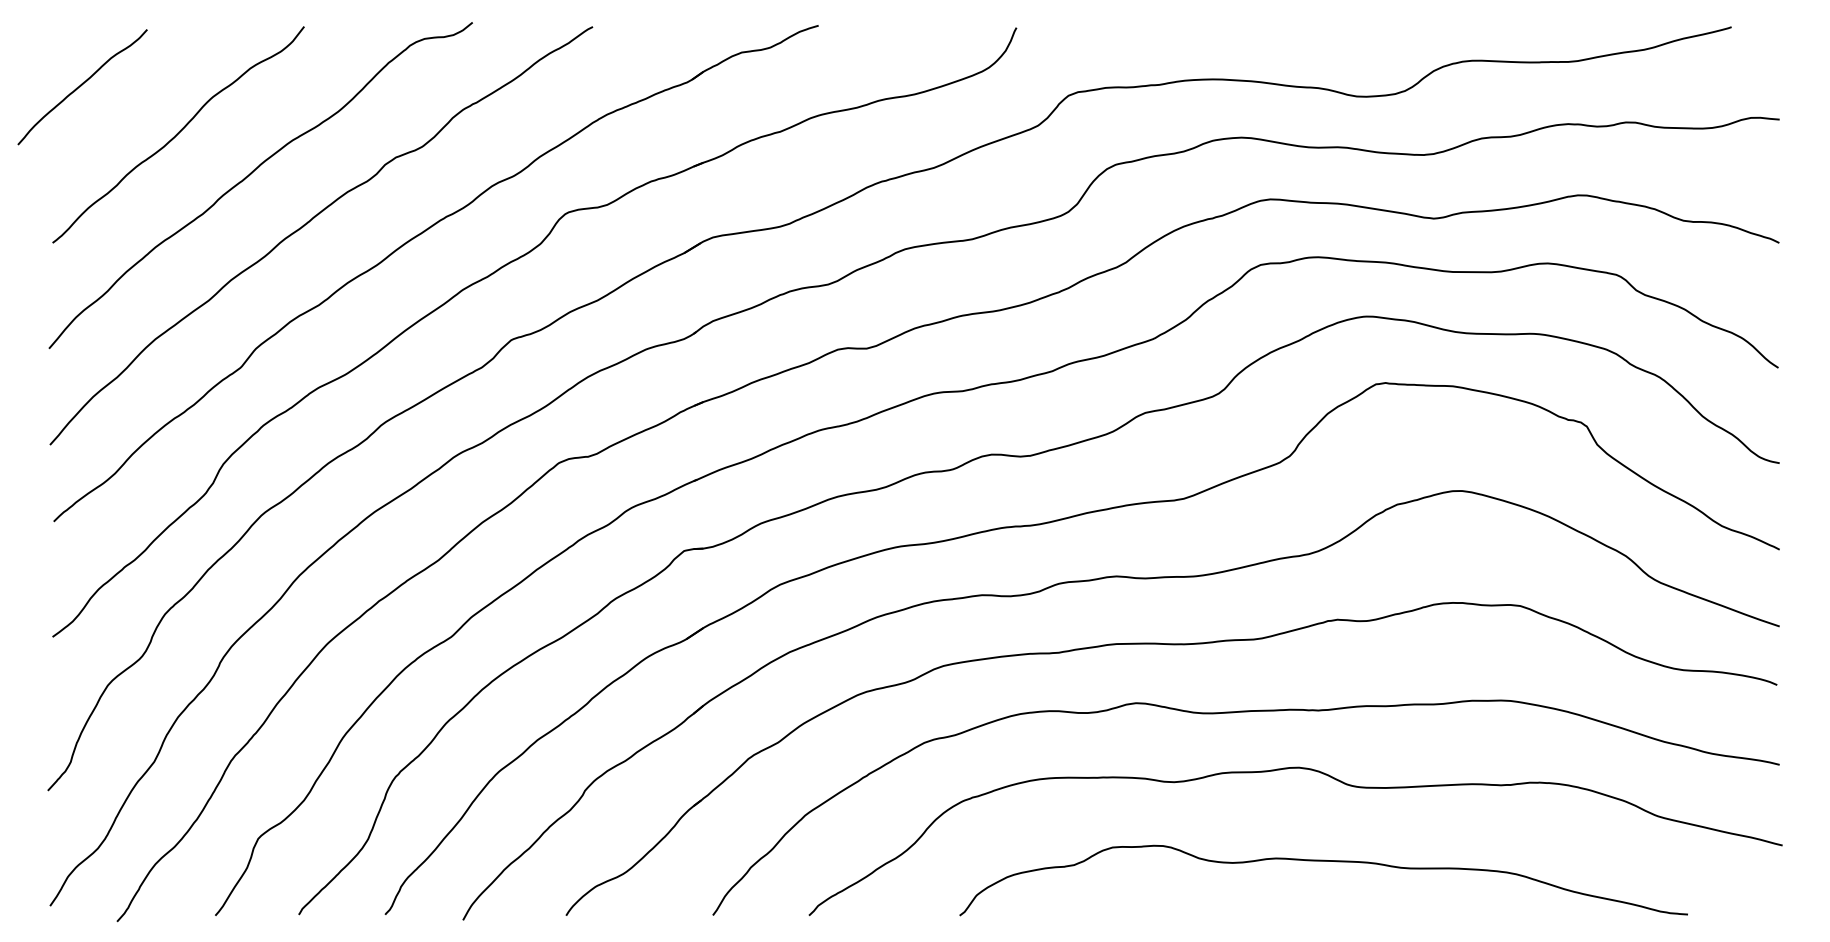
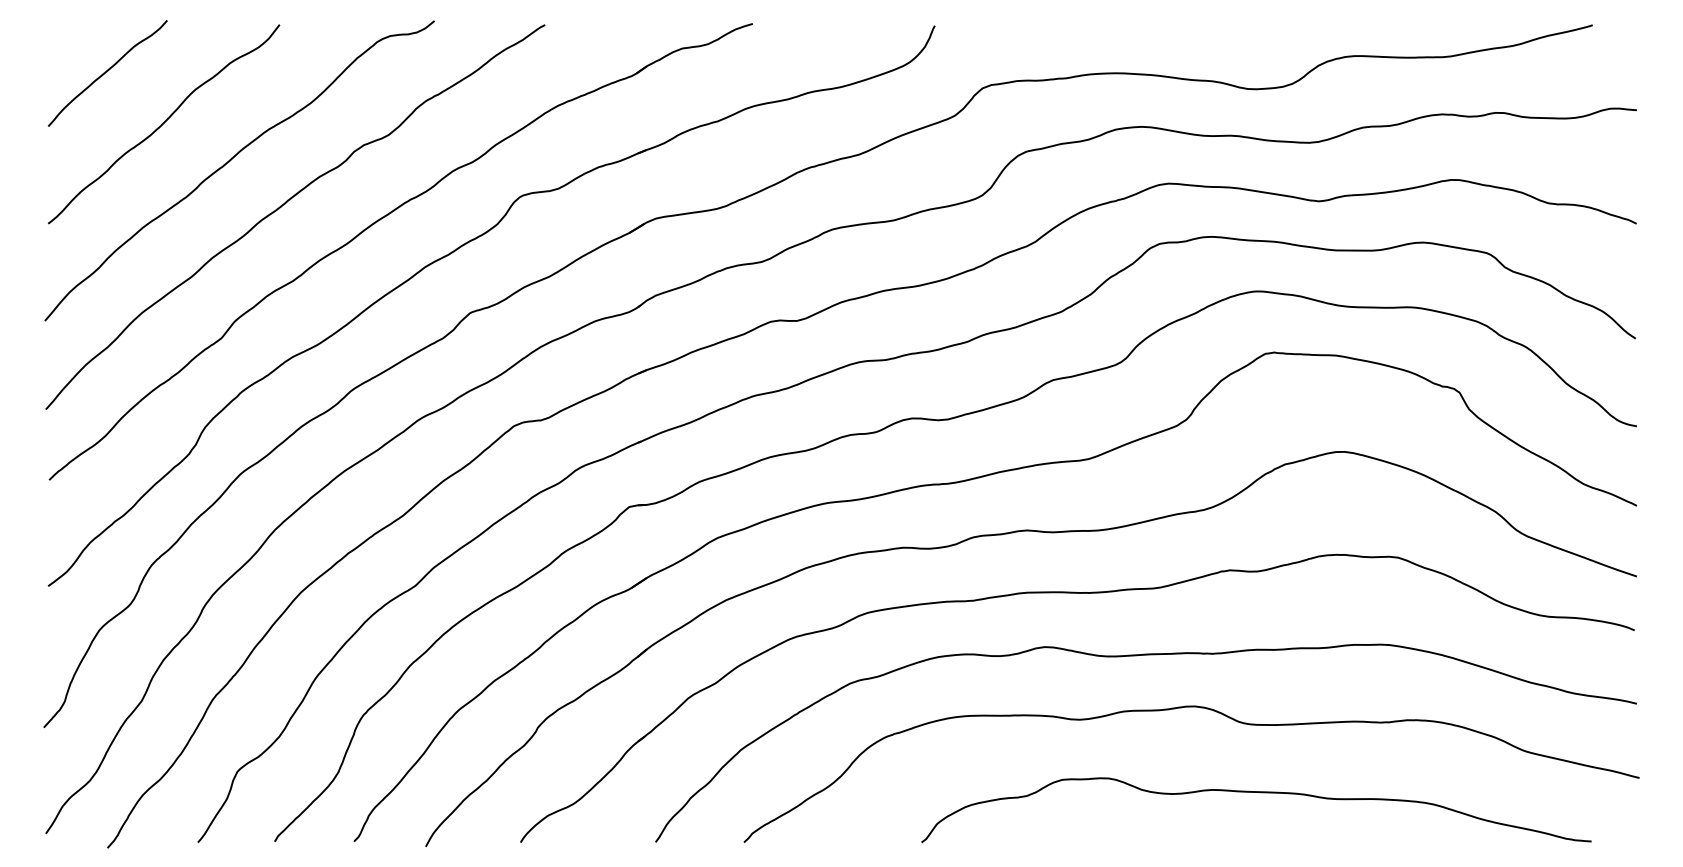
curve: (81, 86) -> (106, 72), moved
curve: (1328, 862) -> (1260, 793), moved

